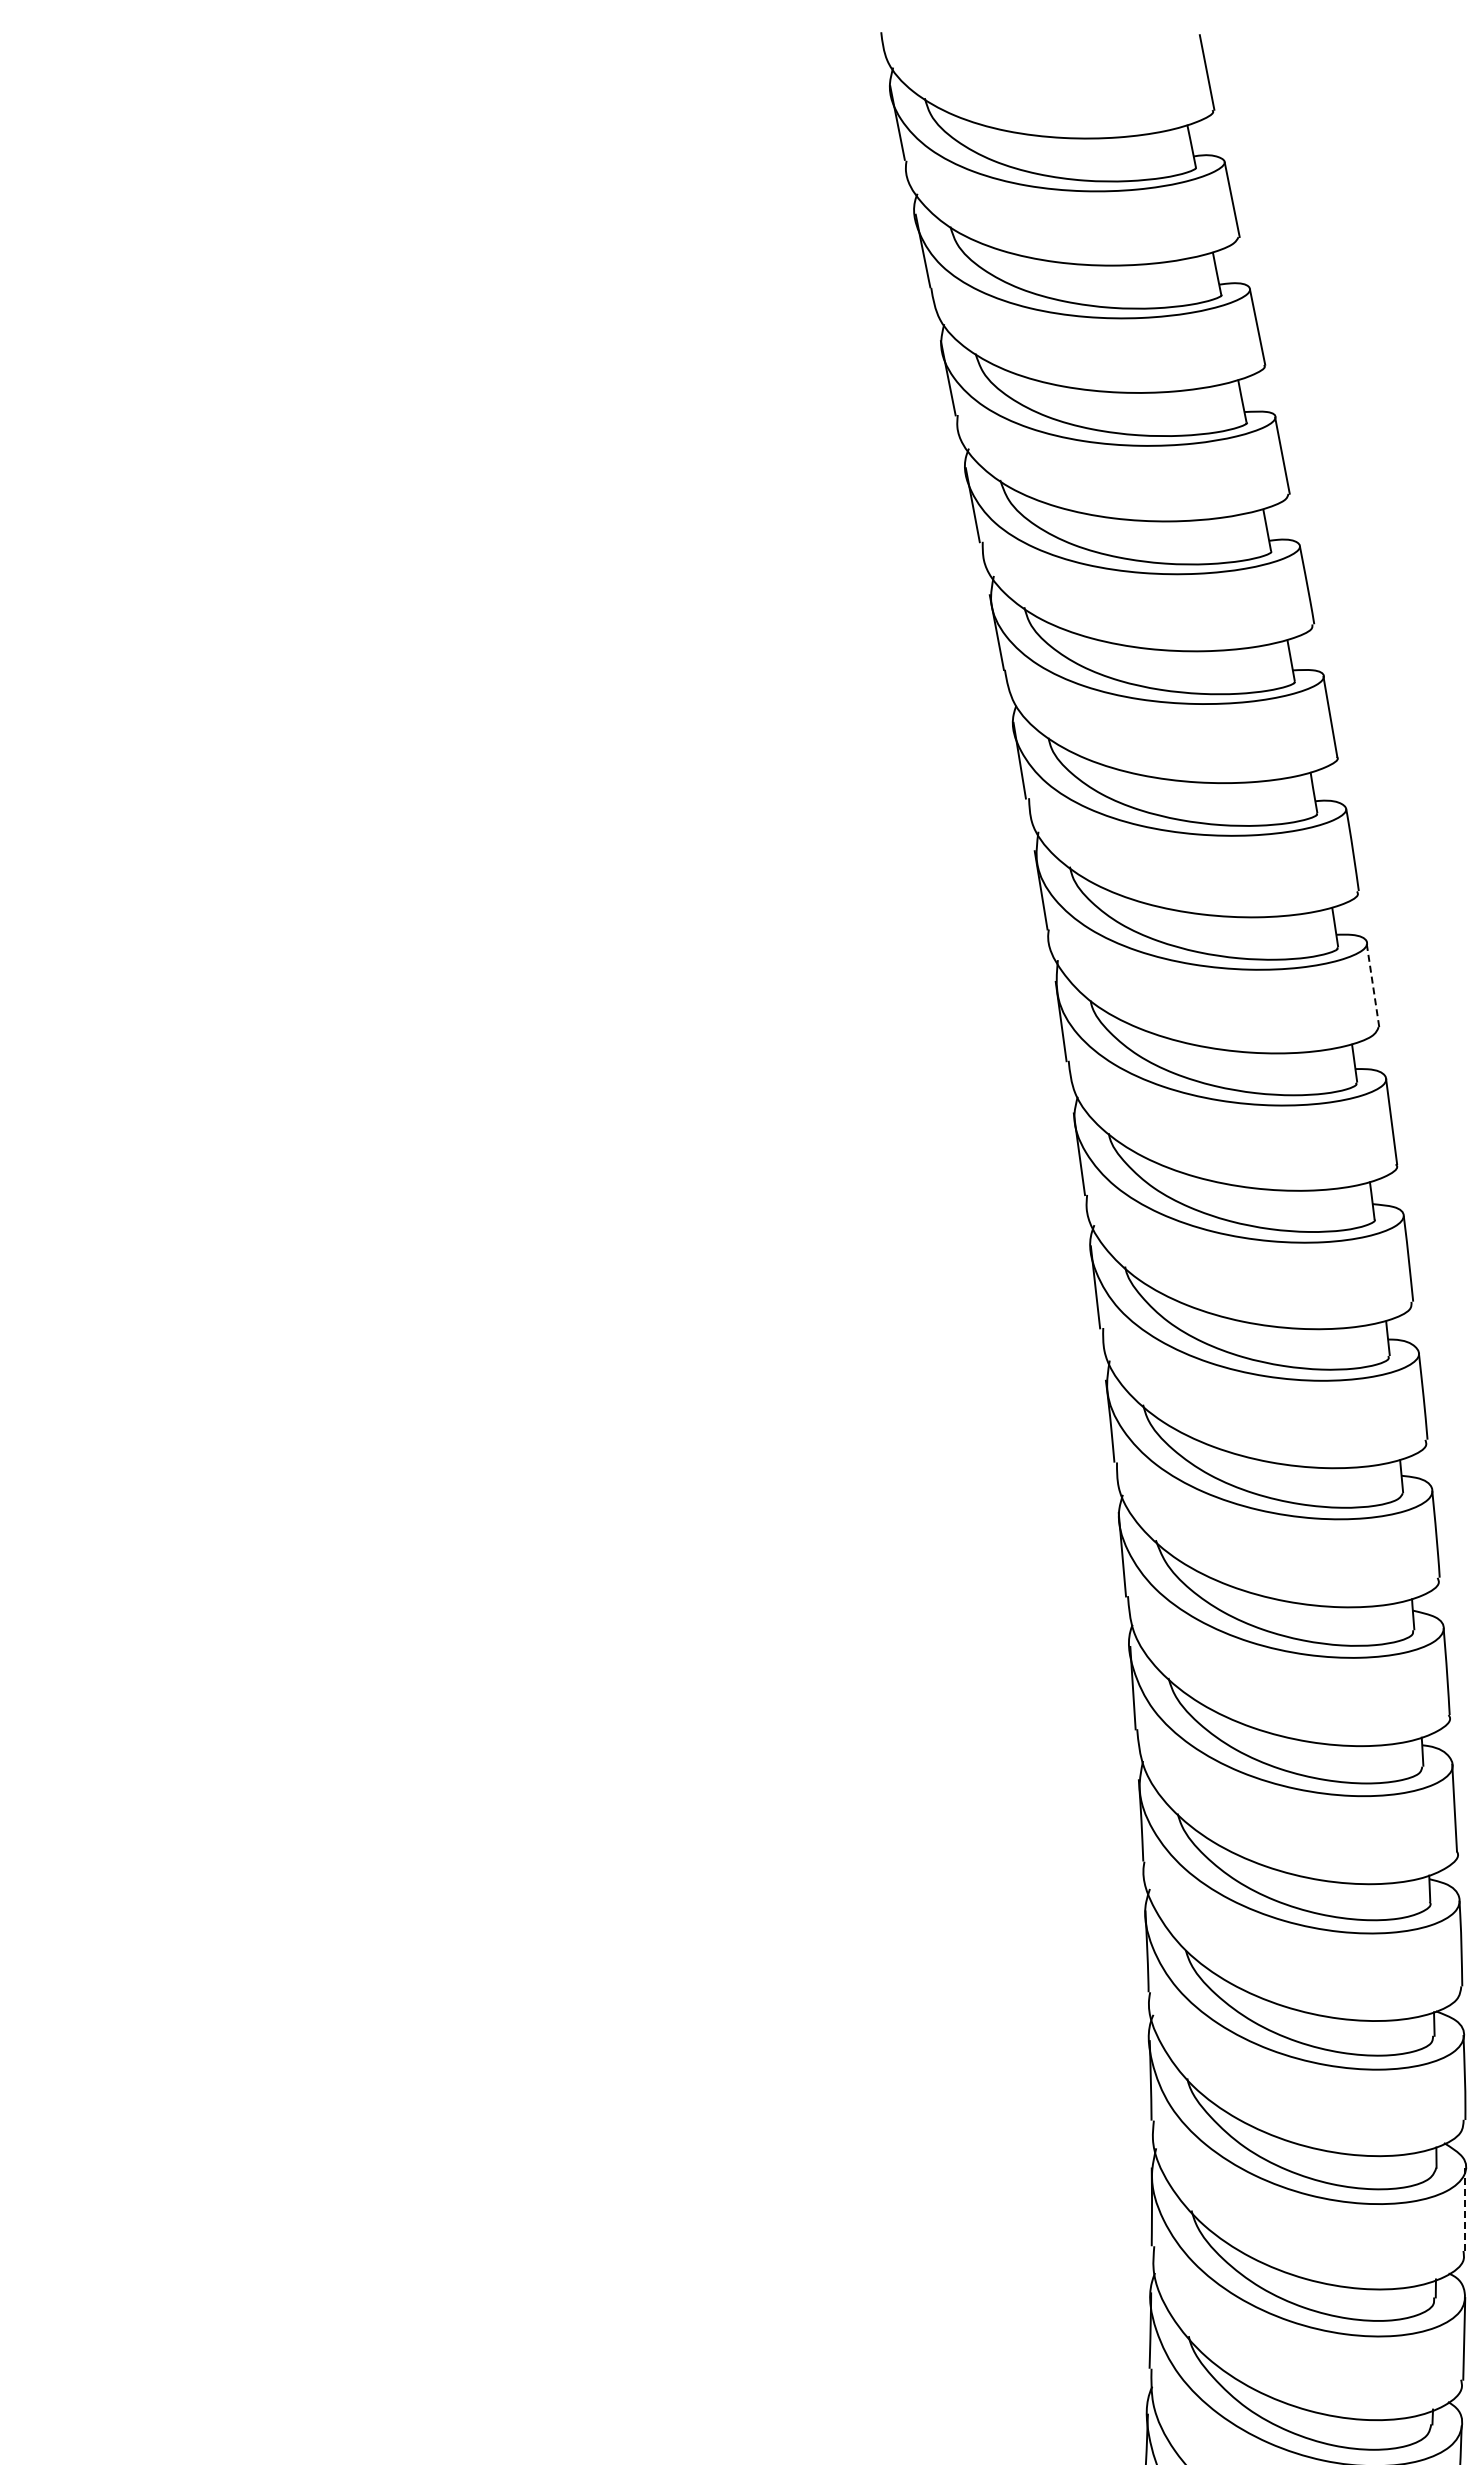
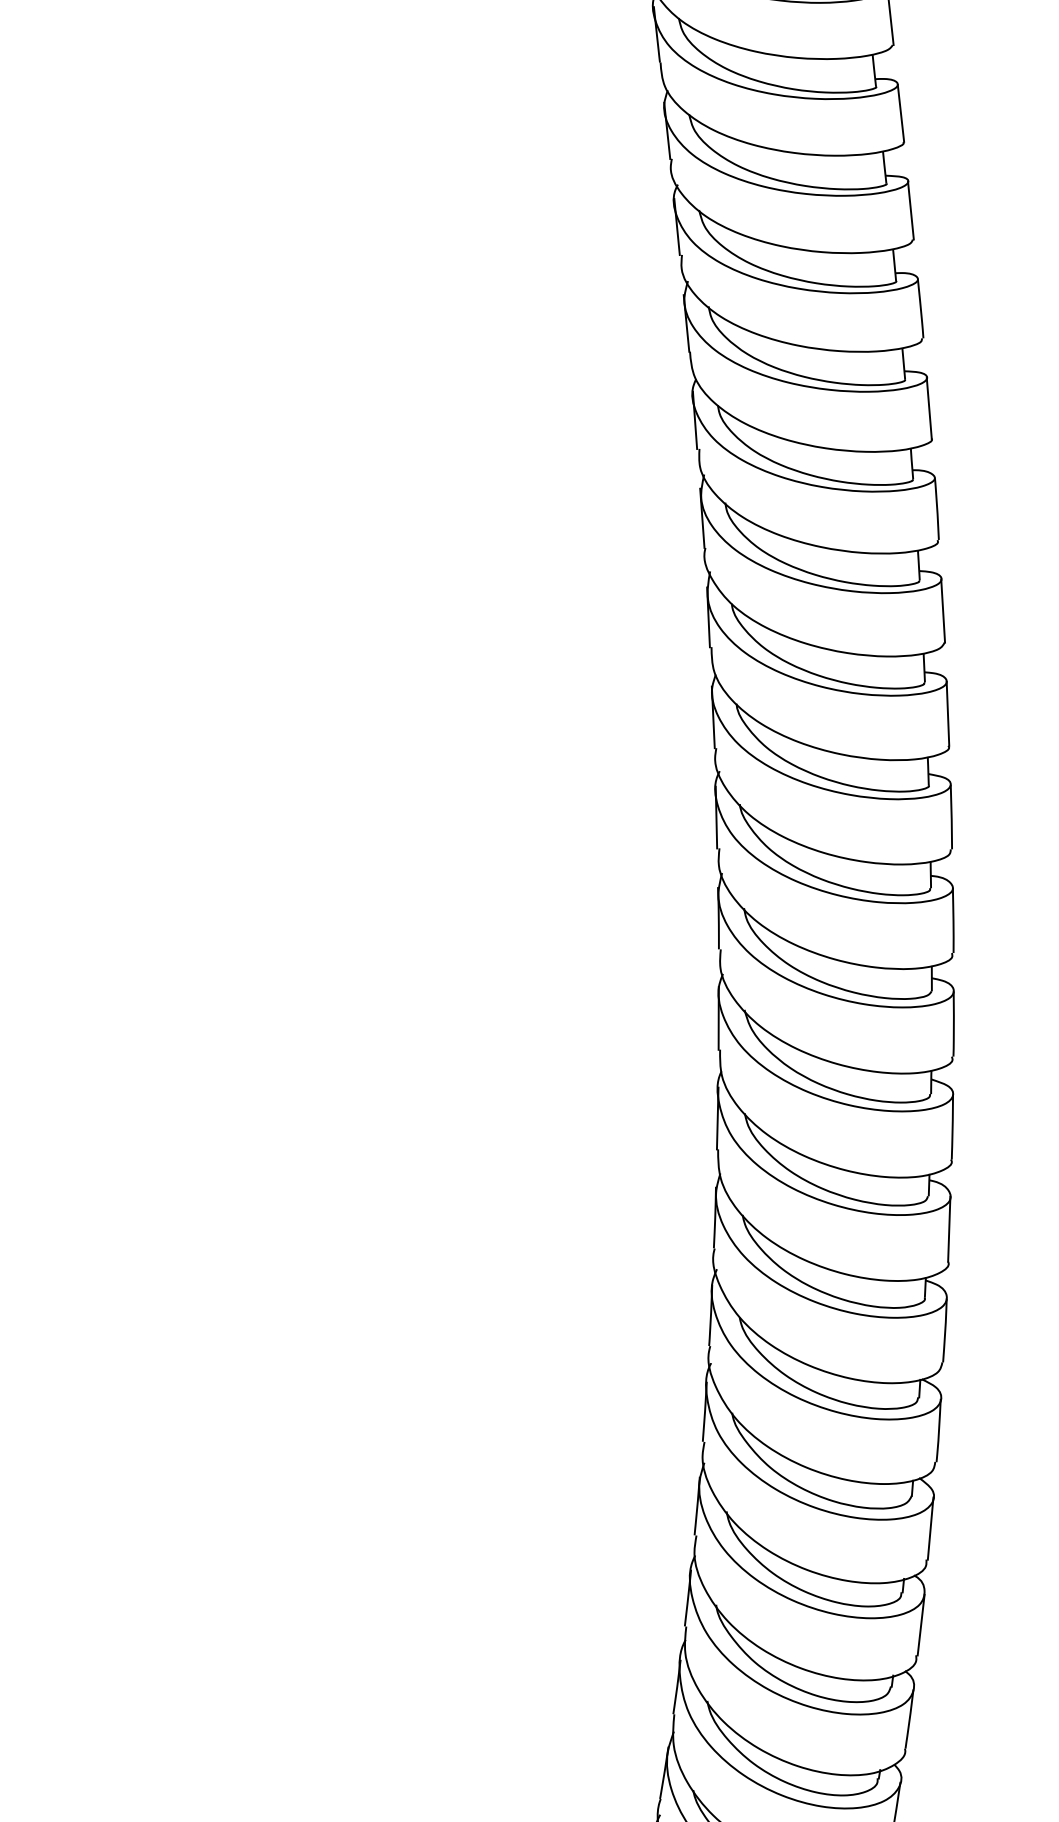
line: (1372, 984) -> (942, 610), dashed -> solid
line: (1465, 2209) -> (930, 1528), dashed -> solid

